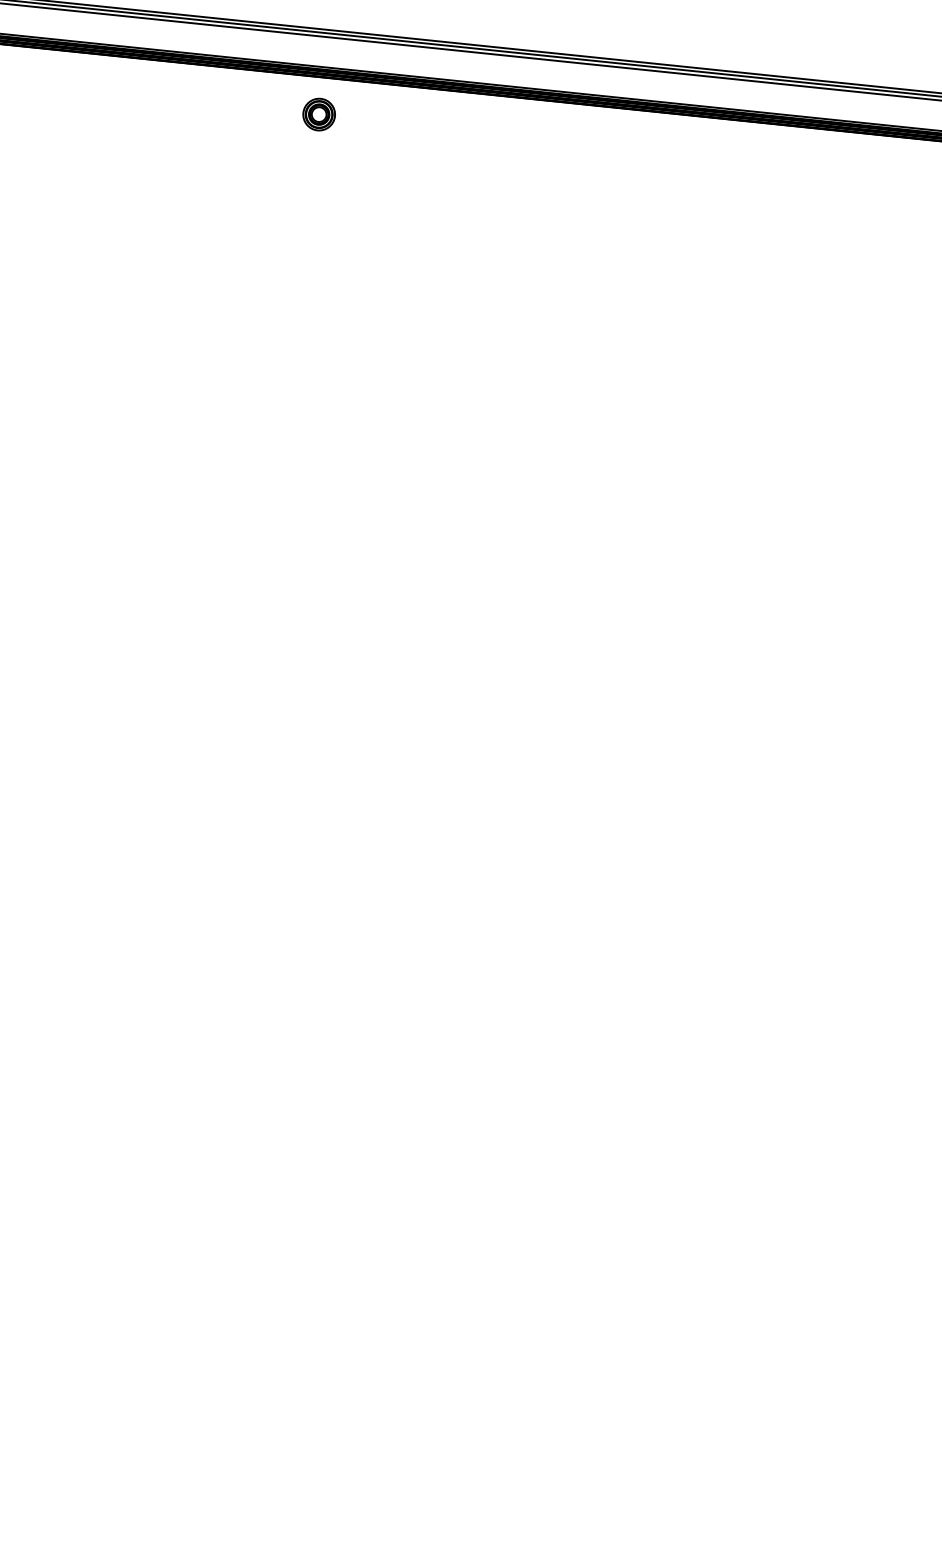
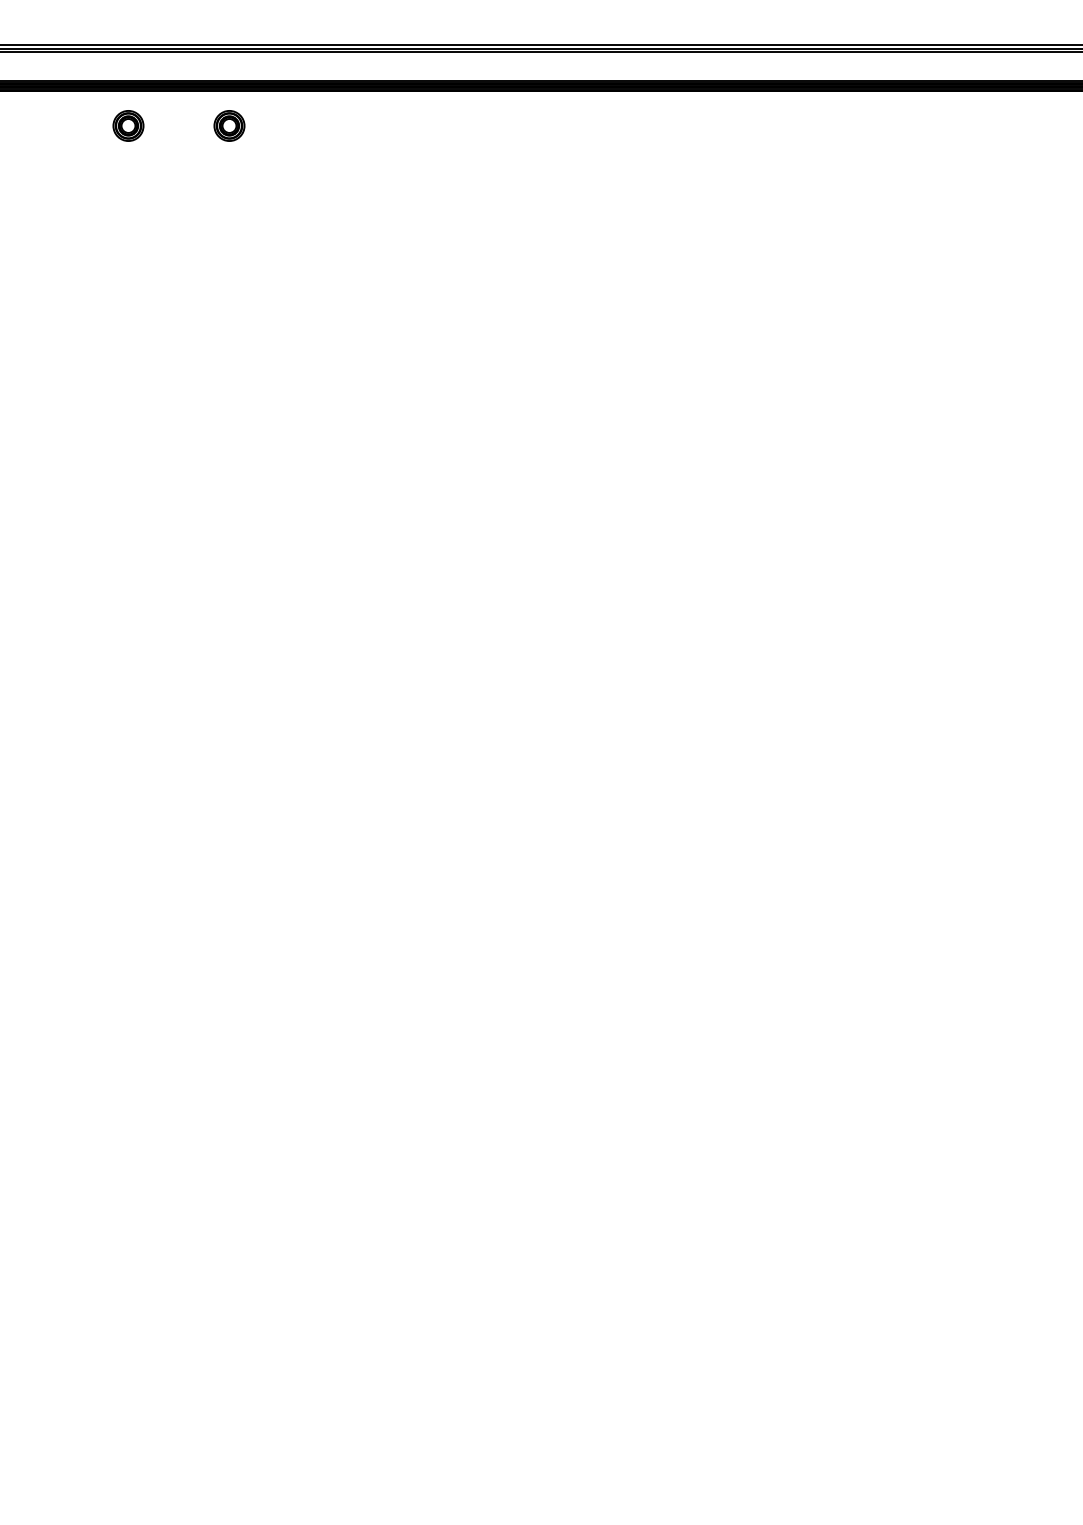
part: (213, 103) -> (128, 125), added

